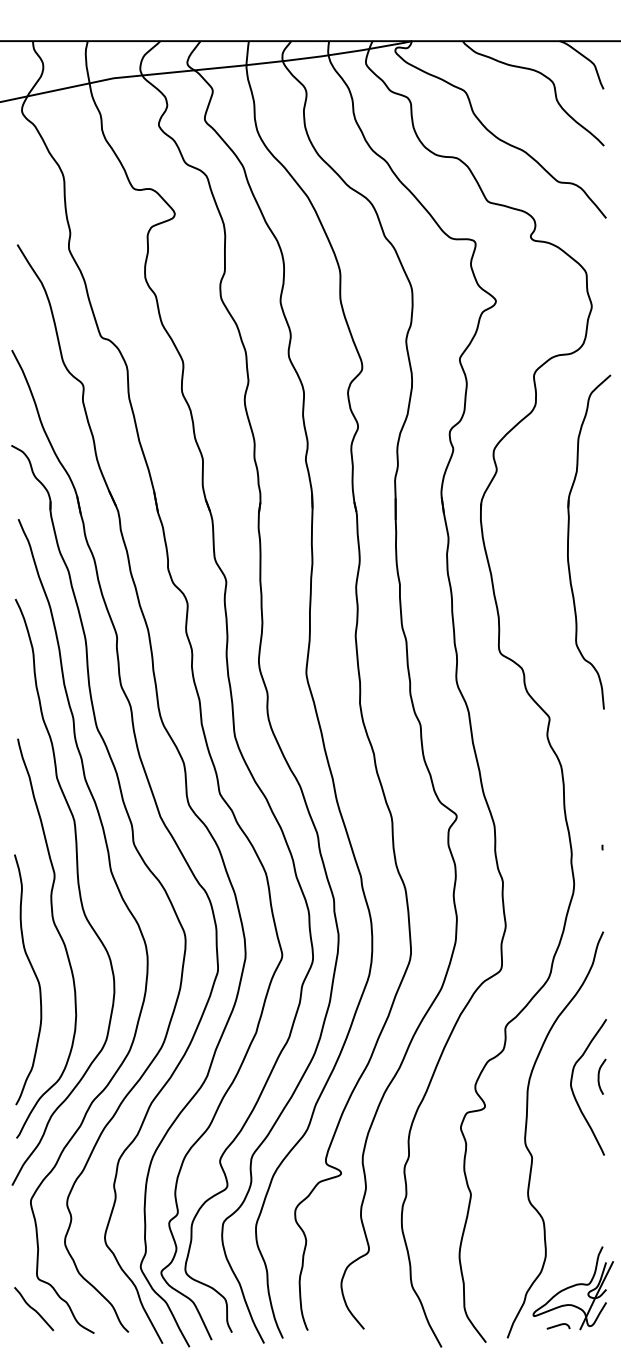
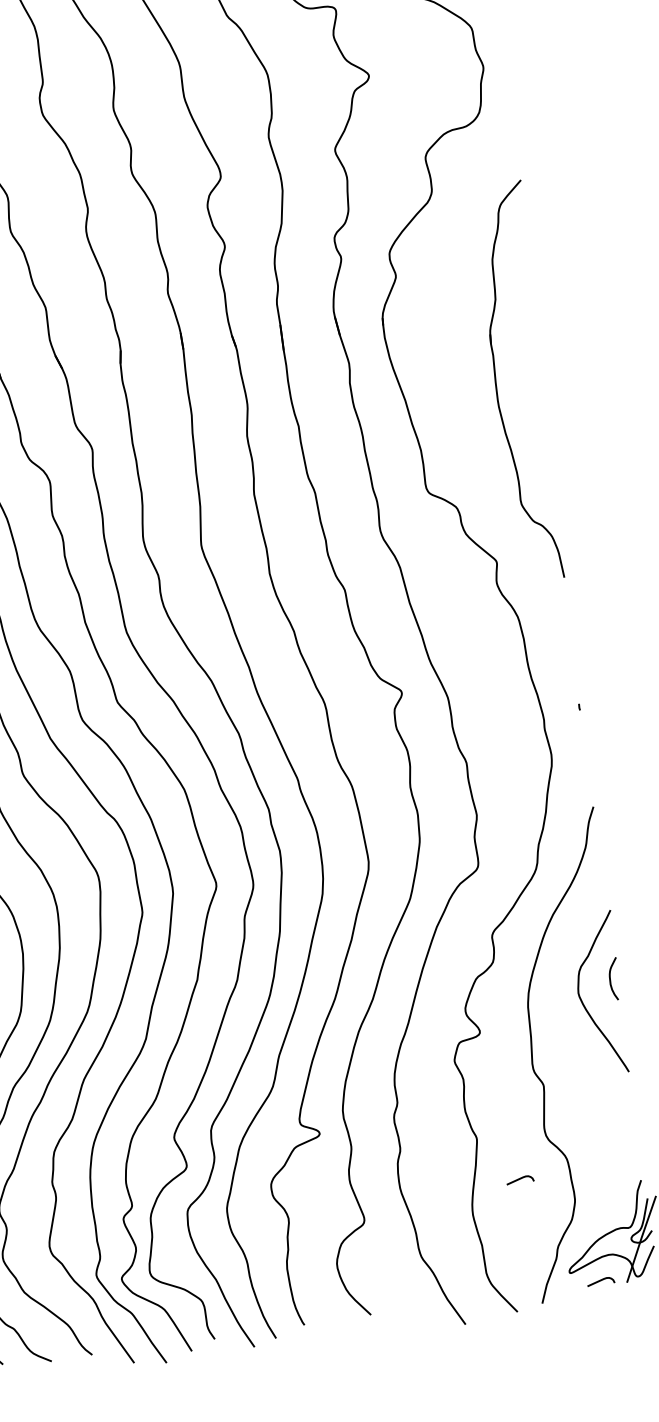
part: (569, 537) -> (496, 378), moved
curve: (502, 1233) -> (520, 1180), added

